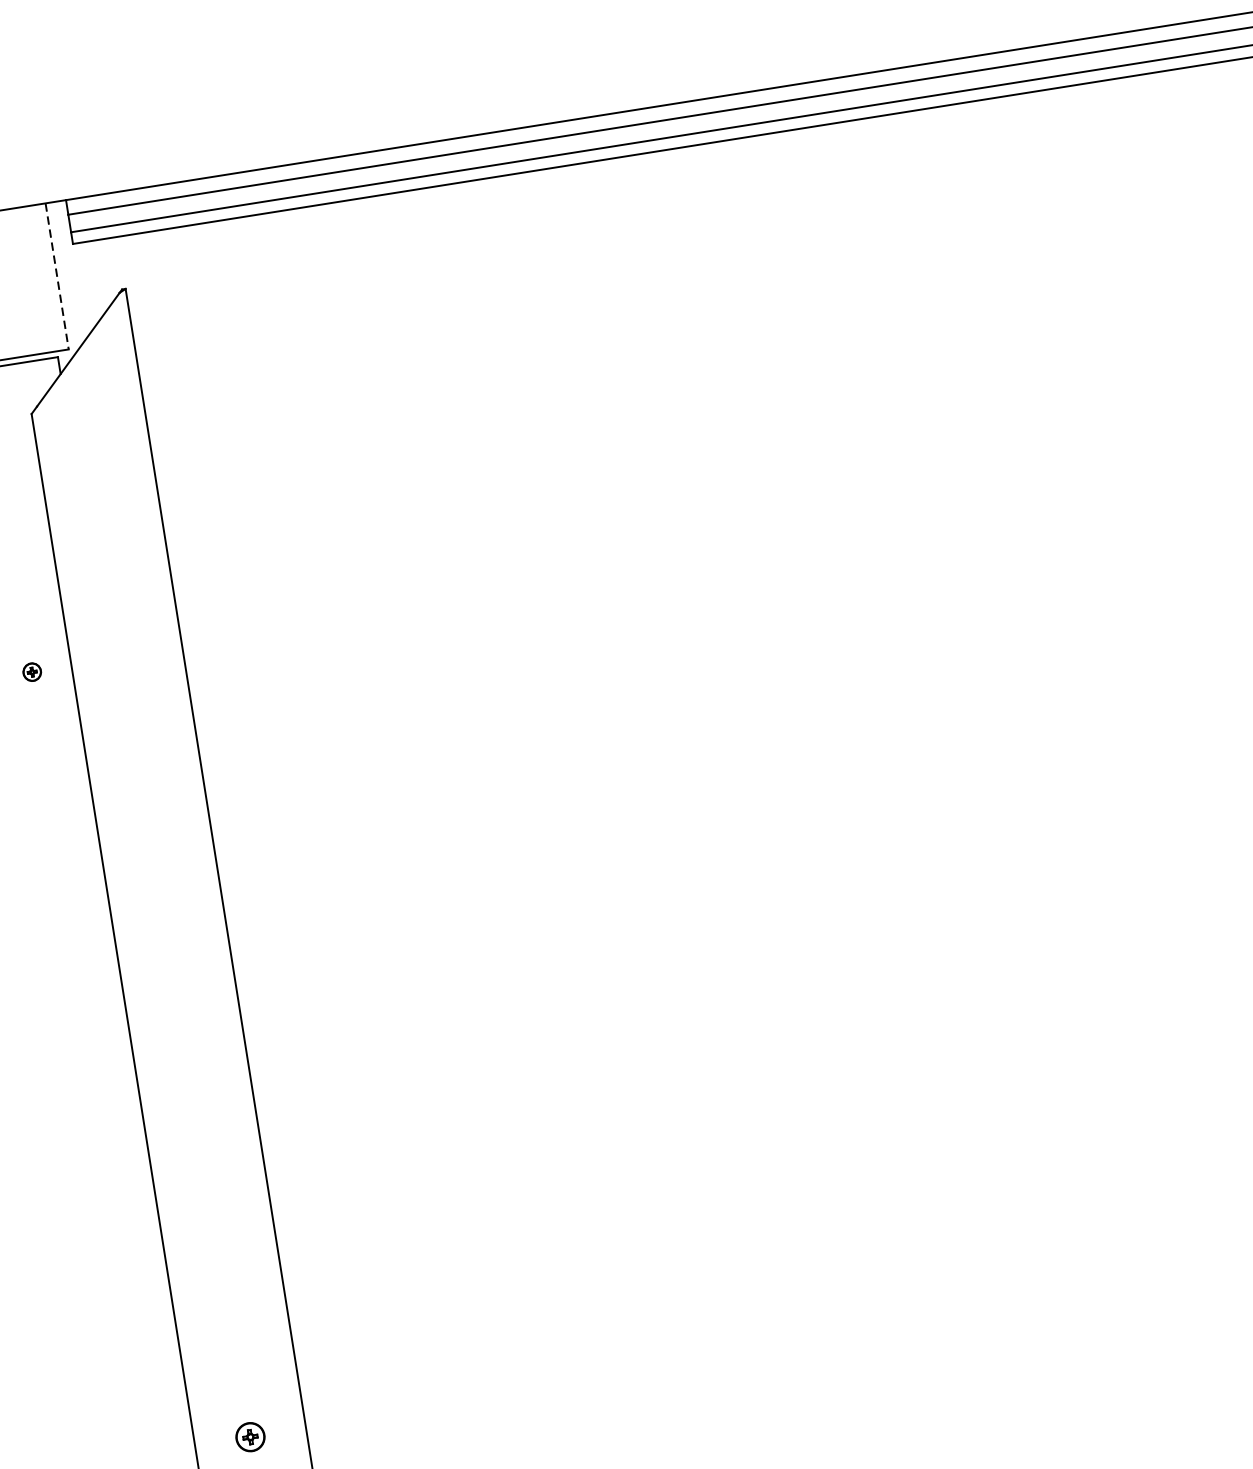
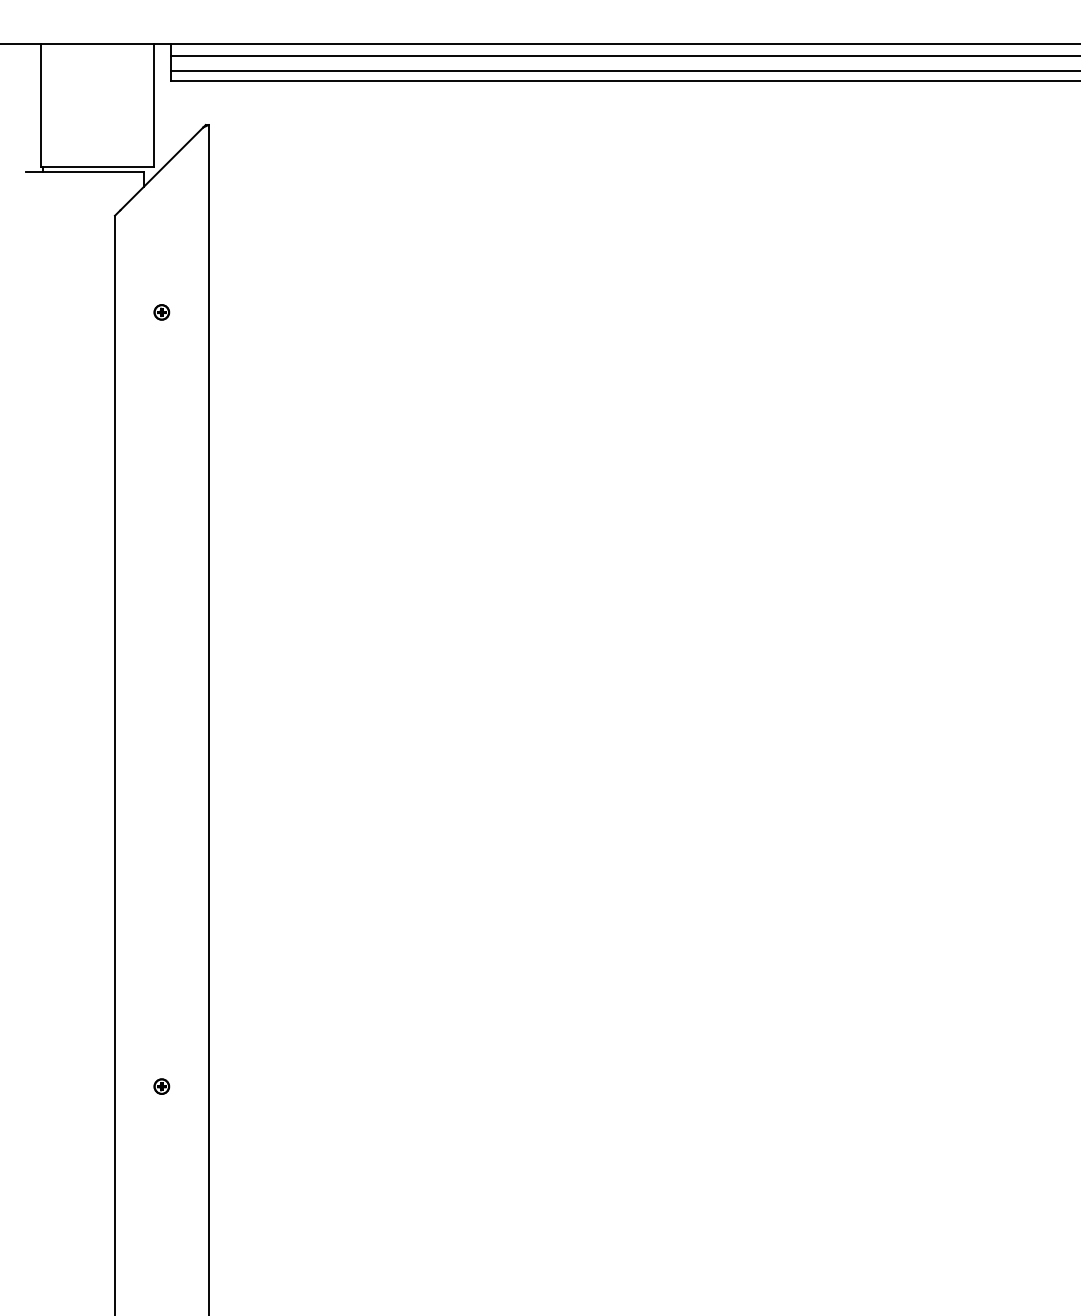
line: (56, 276) -> (153, 105), dashed -> solid
part: (31, 672) -> (161, 312), moved
part: (250, 1436) -> (161, 1086), size x0.62

